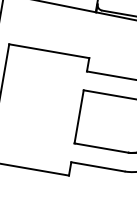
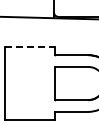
line: (50, 51) -> (30, 46), solid -> dashed

